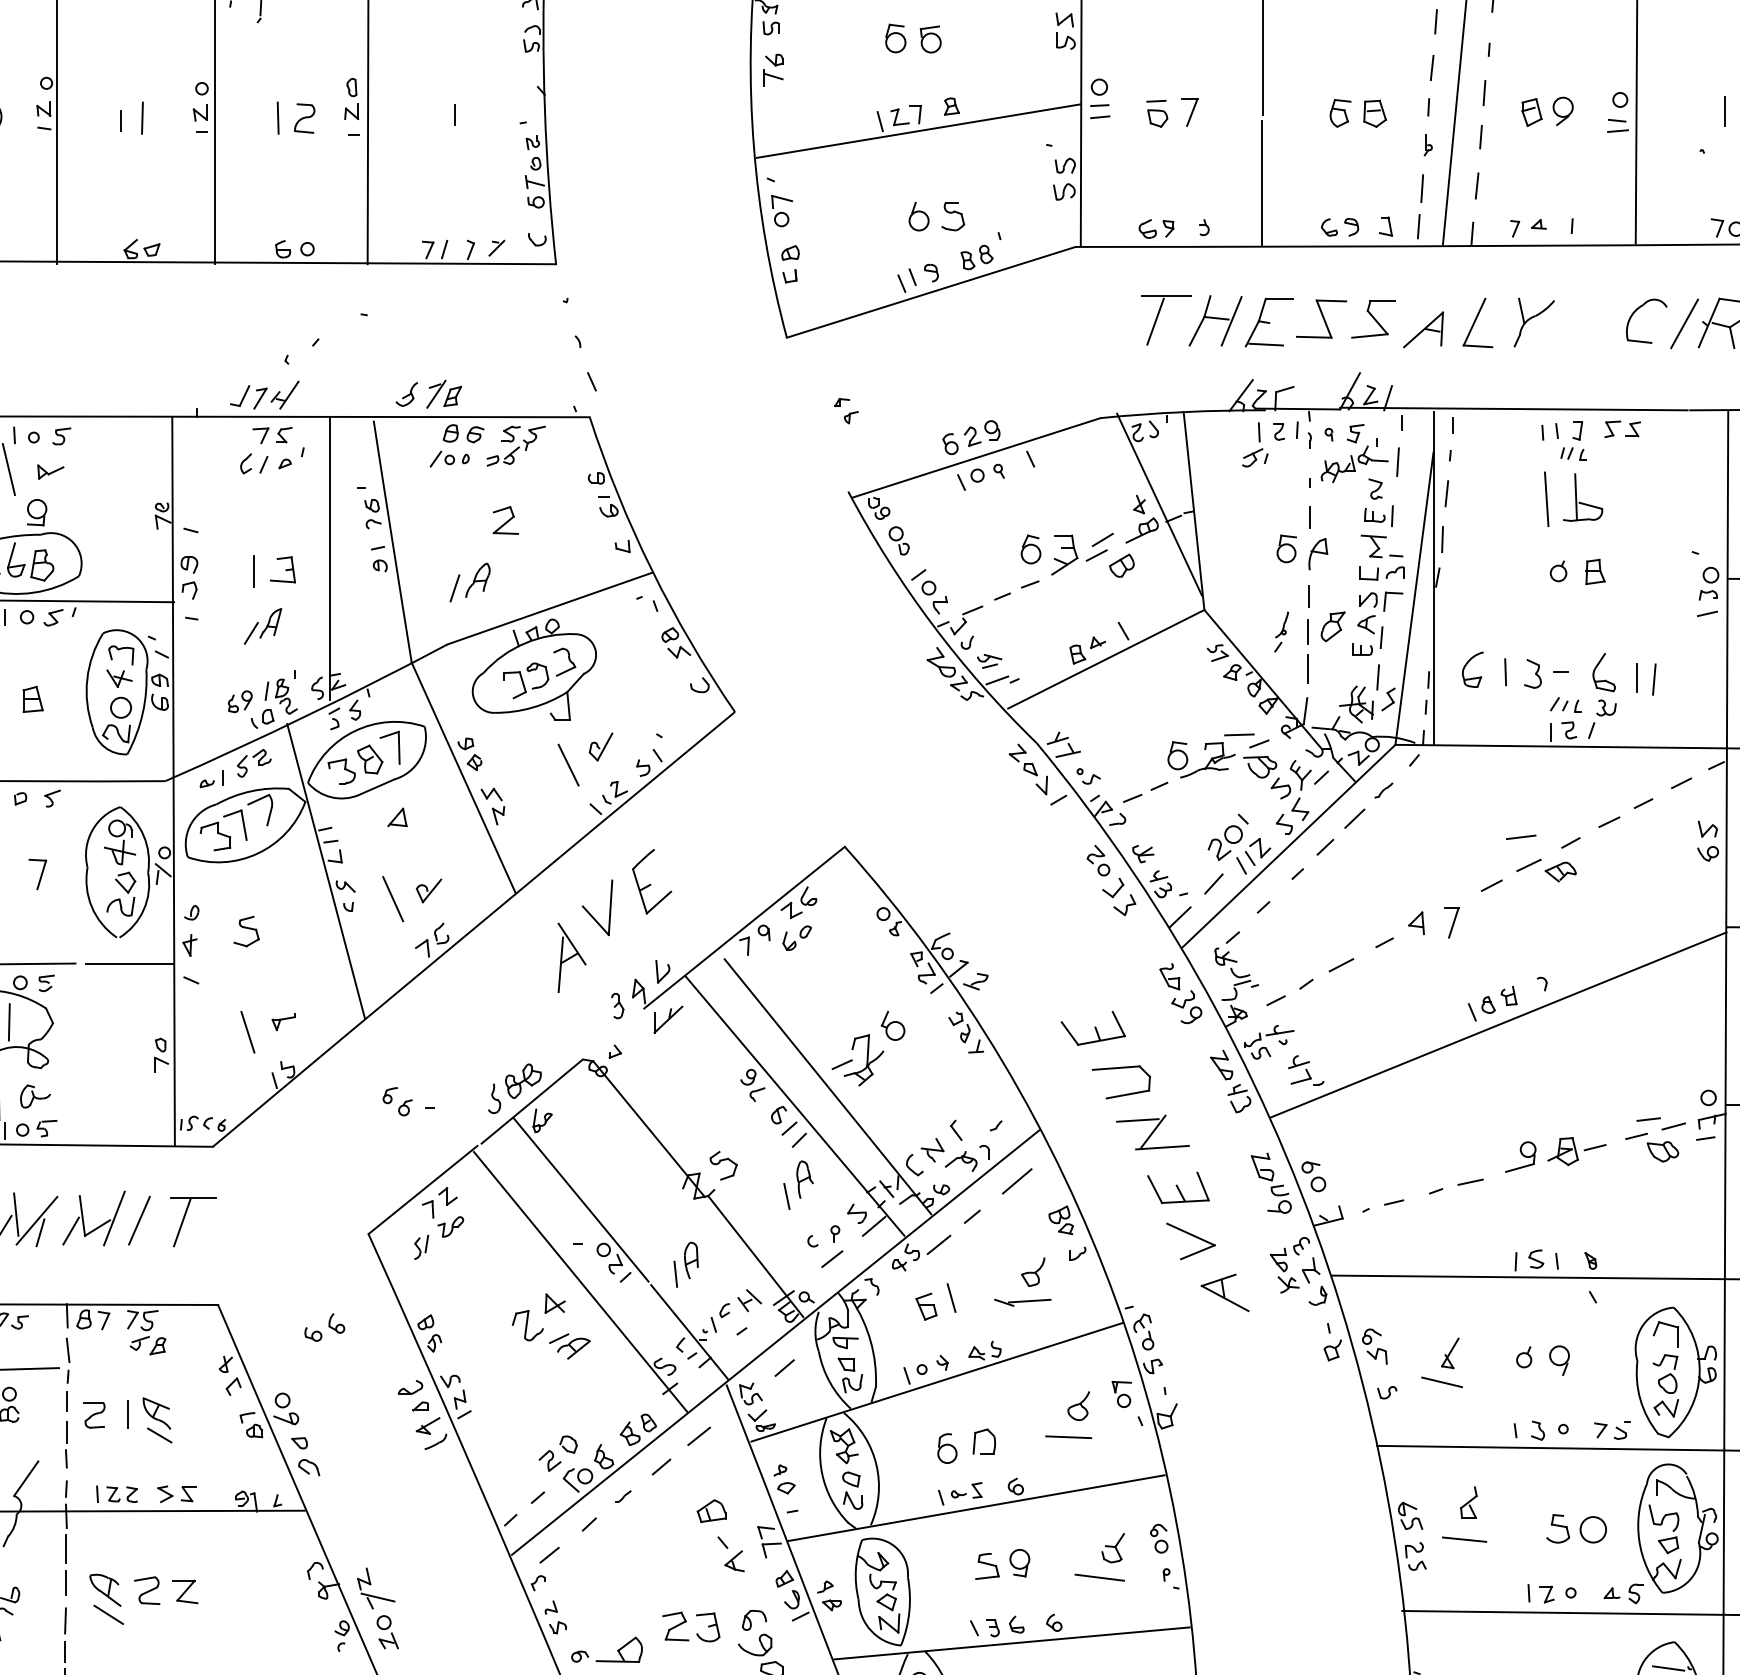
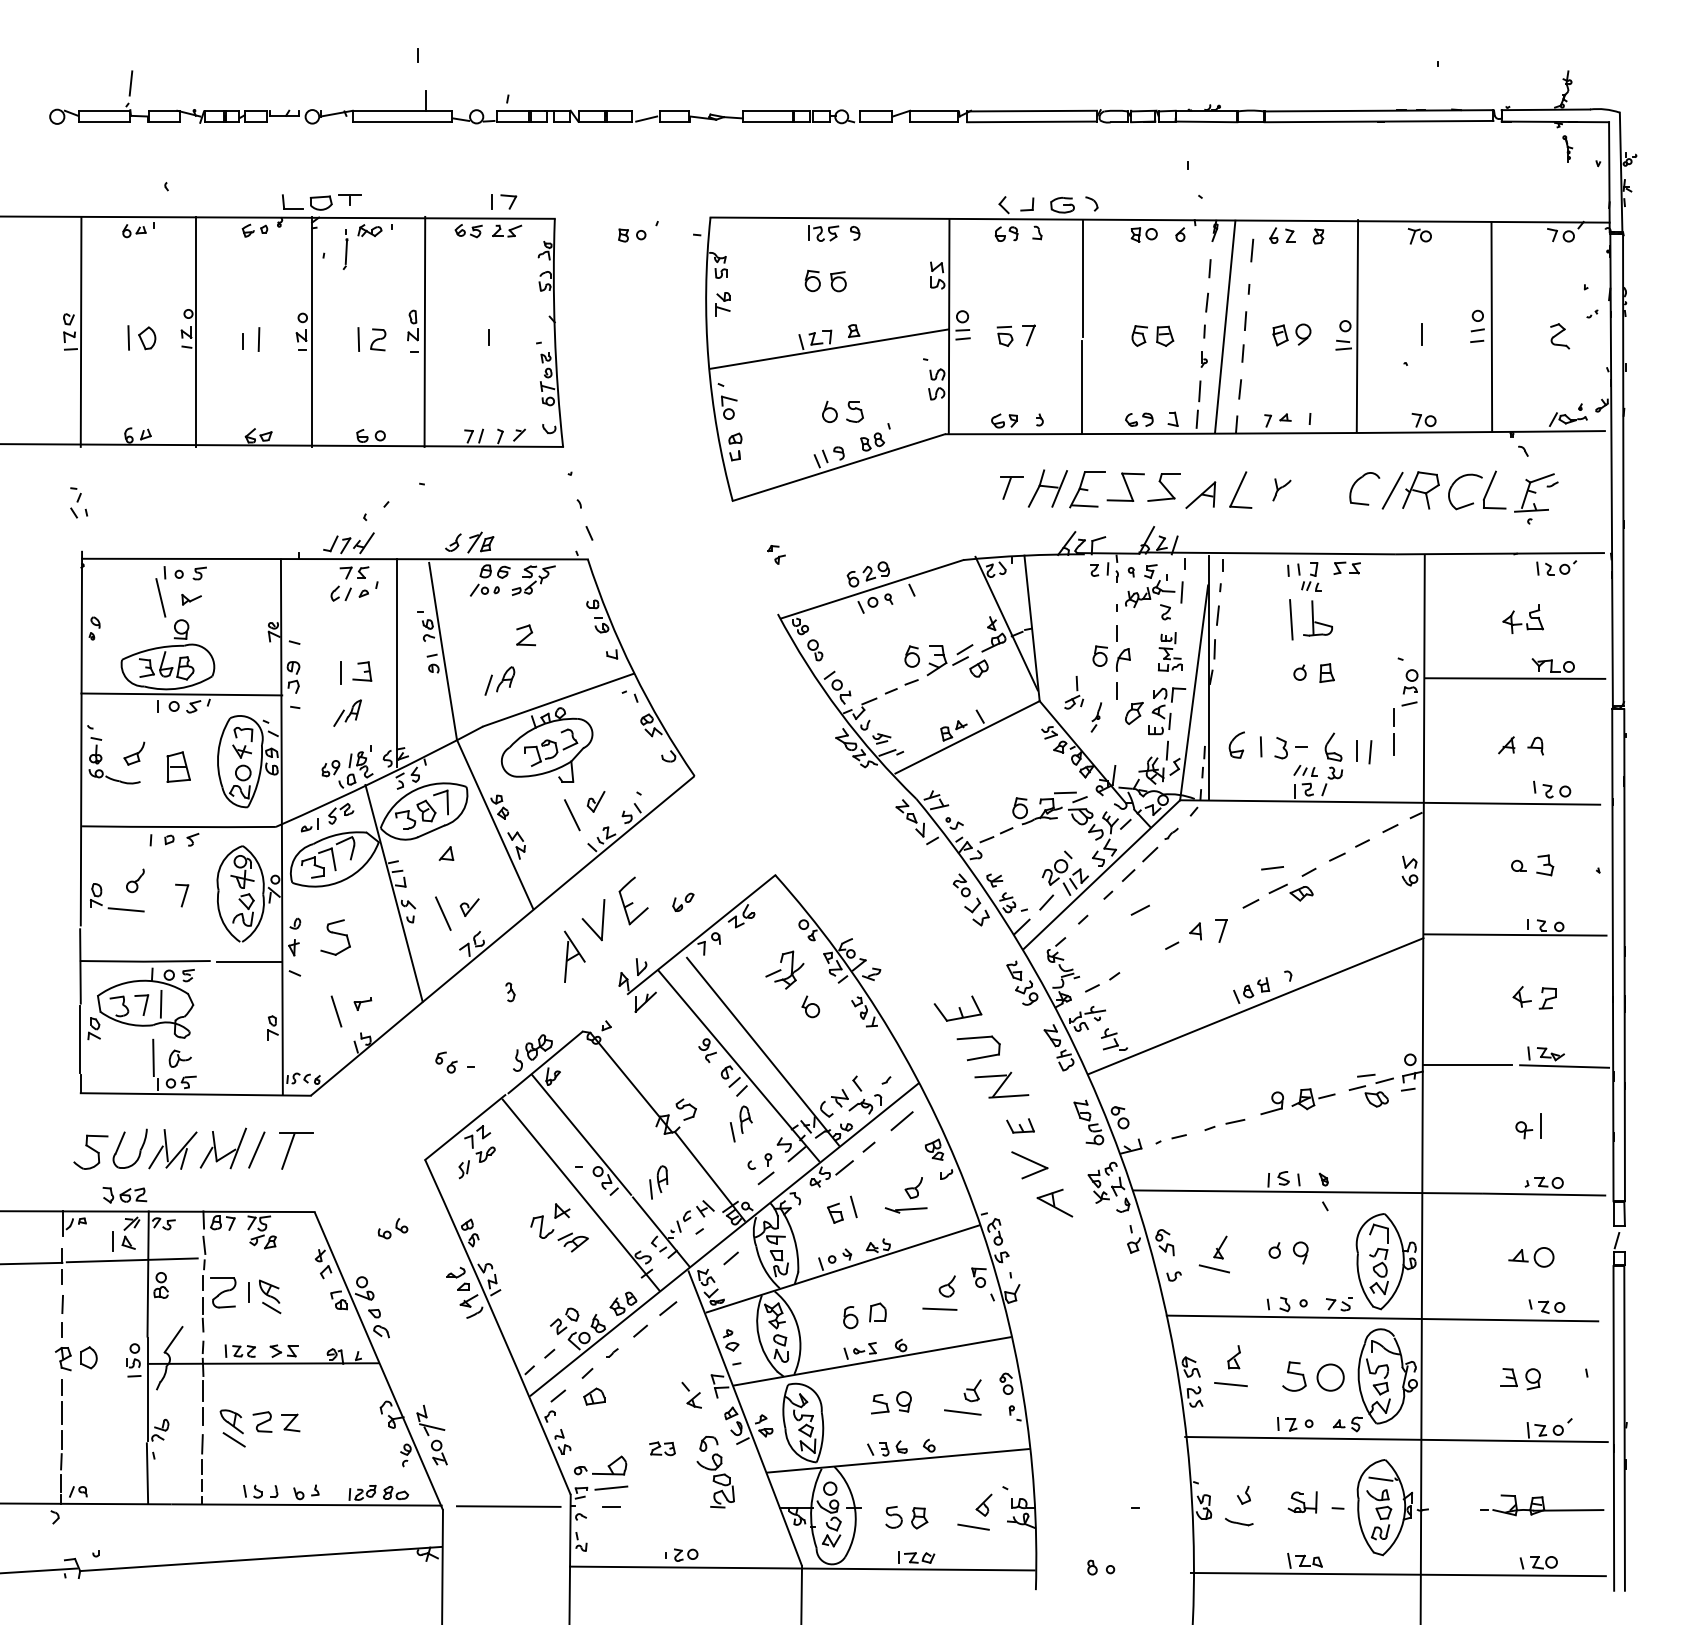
part: (1166, 319) -> (1011, 487), size x0.6
part: (1533, 322) -> (1281, 489), size x0.6
part: (1255, 444) -> (1074, 692), moved
part: (1380, 542) -> (1169, 651), size x0.7
line: (1307, 654) -> (1393, 733), moved
part: (32, 698) -> (178, 766), size x1.6
part: (246, 931) -> (335, 937), size x1.6
part: (797, 936) -> (683, 901), moved
line: (1340, 964) -> (1139, 909), moved
part: (617, 1006) -> (510, 992), moved
part: (857, 1059) -> (784, 969), moved
part: (1178, 1187) -> (1020, 1125), size x0.6
part: (94, 1415) -> (223, 1293), size x1.6
part: (711, 1511) -> (594, 1396), moved
part: (1575, 1528) -> (1312, 1376), size x1.4
part: (691, 1626) -> (662, 1448), size x0.6

